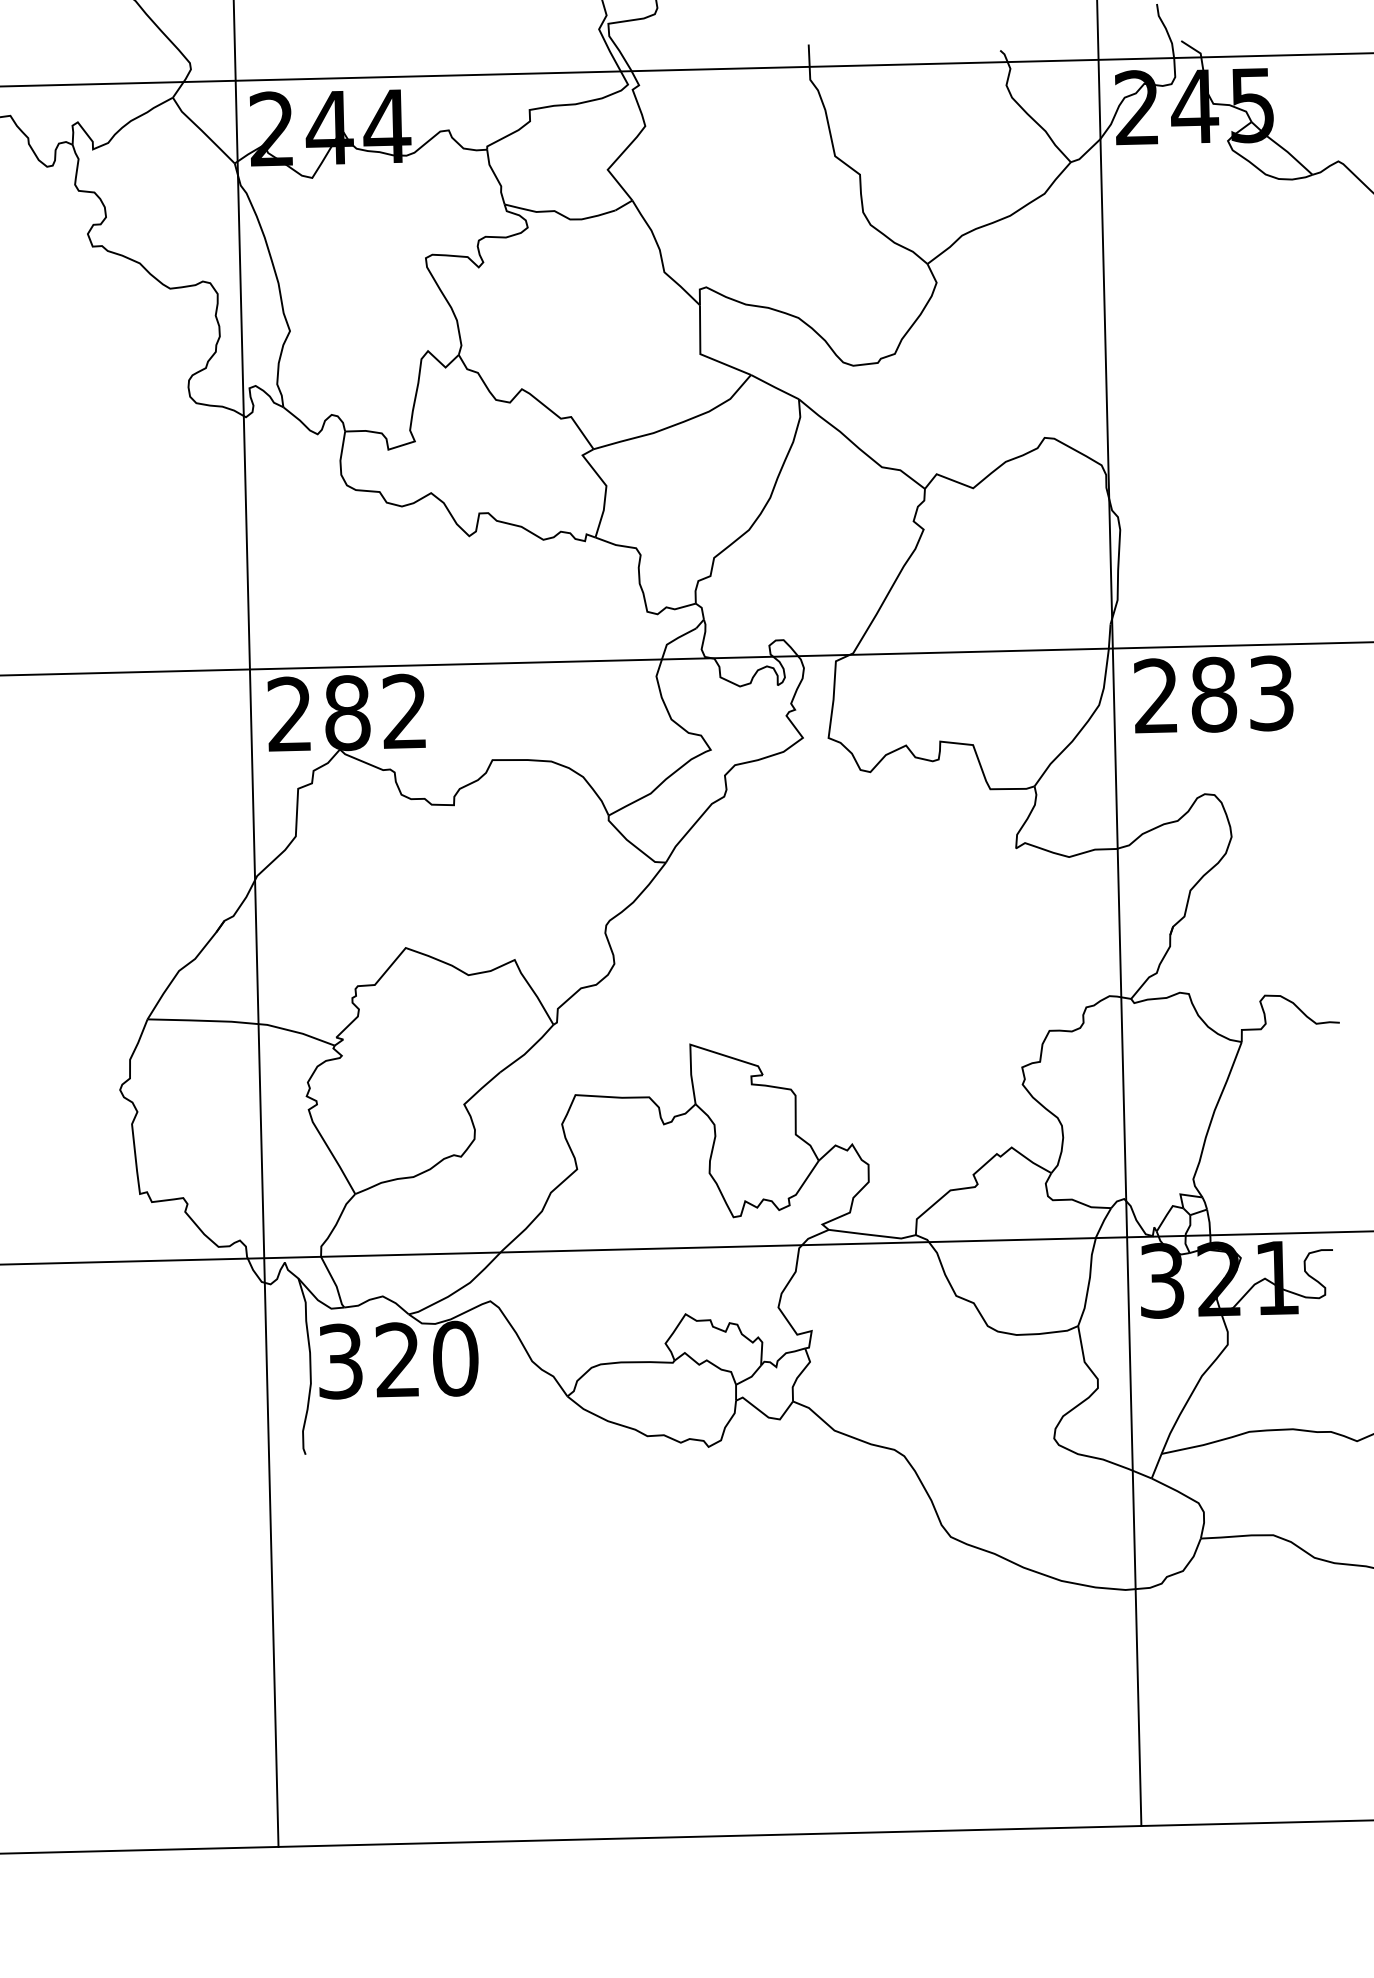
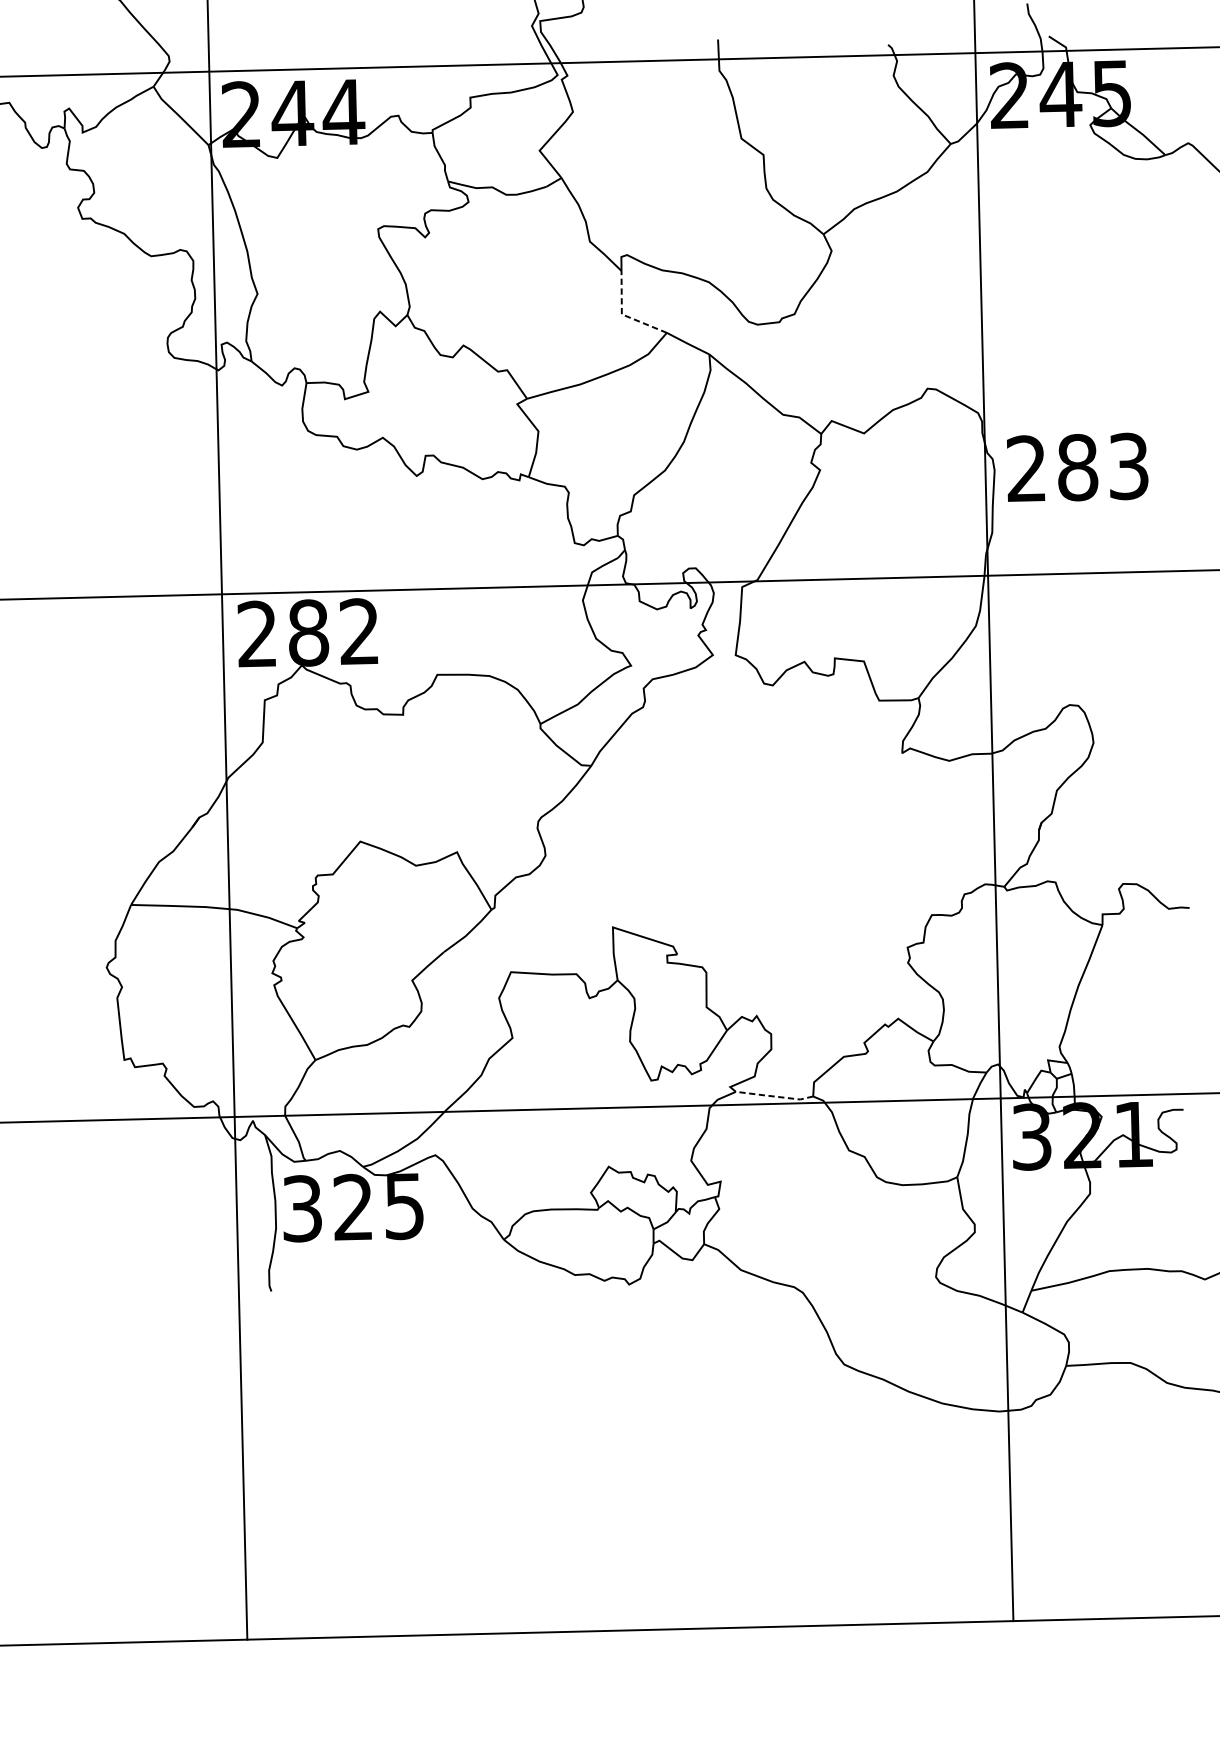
line: (702, 354) -> (623, 314), solid -> dashed
text: (1213, 694) -> (1077, 467), moved
line: (872, 1235) -> (774, 1096), solid -> dashed
text: (455, 1358) -> (404, 1206), 320 -> 325

